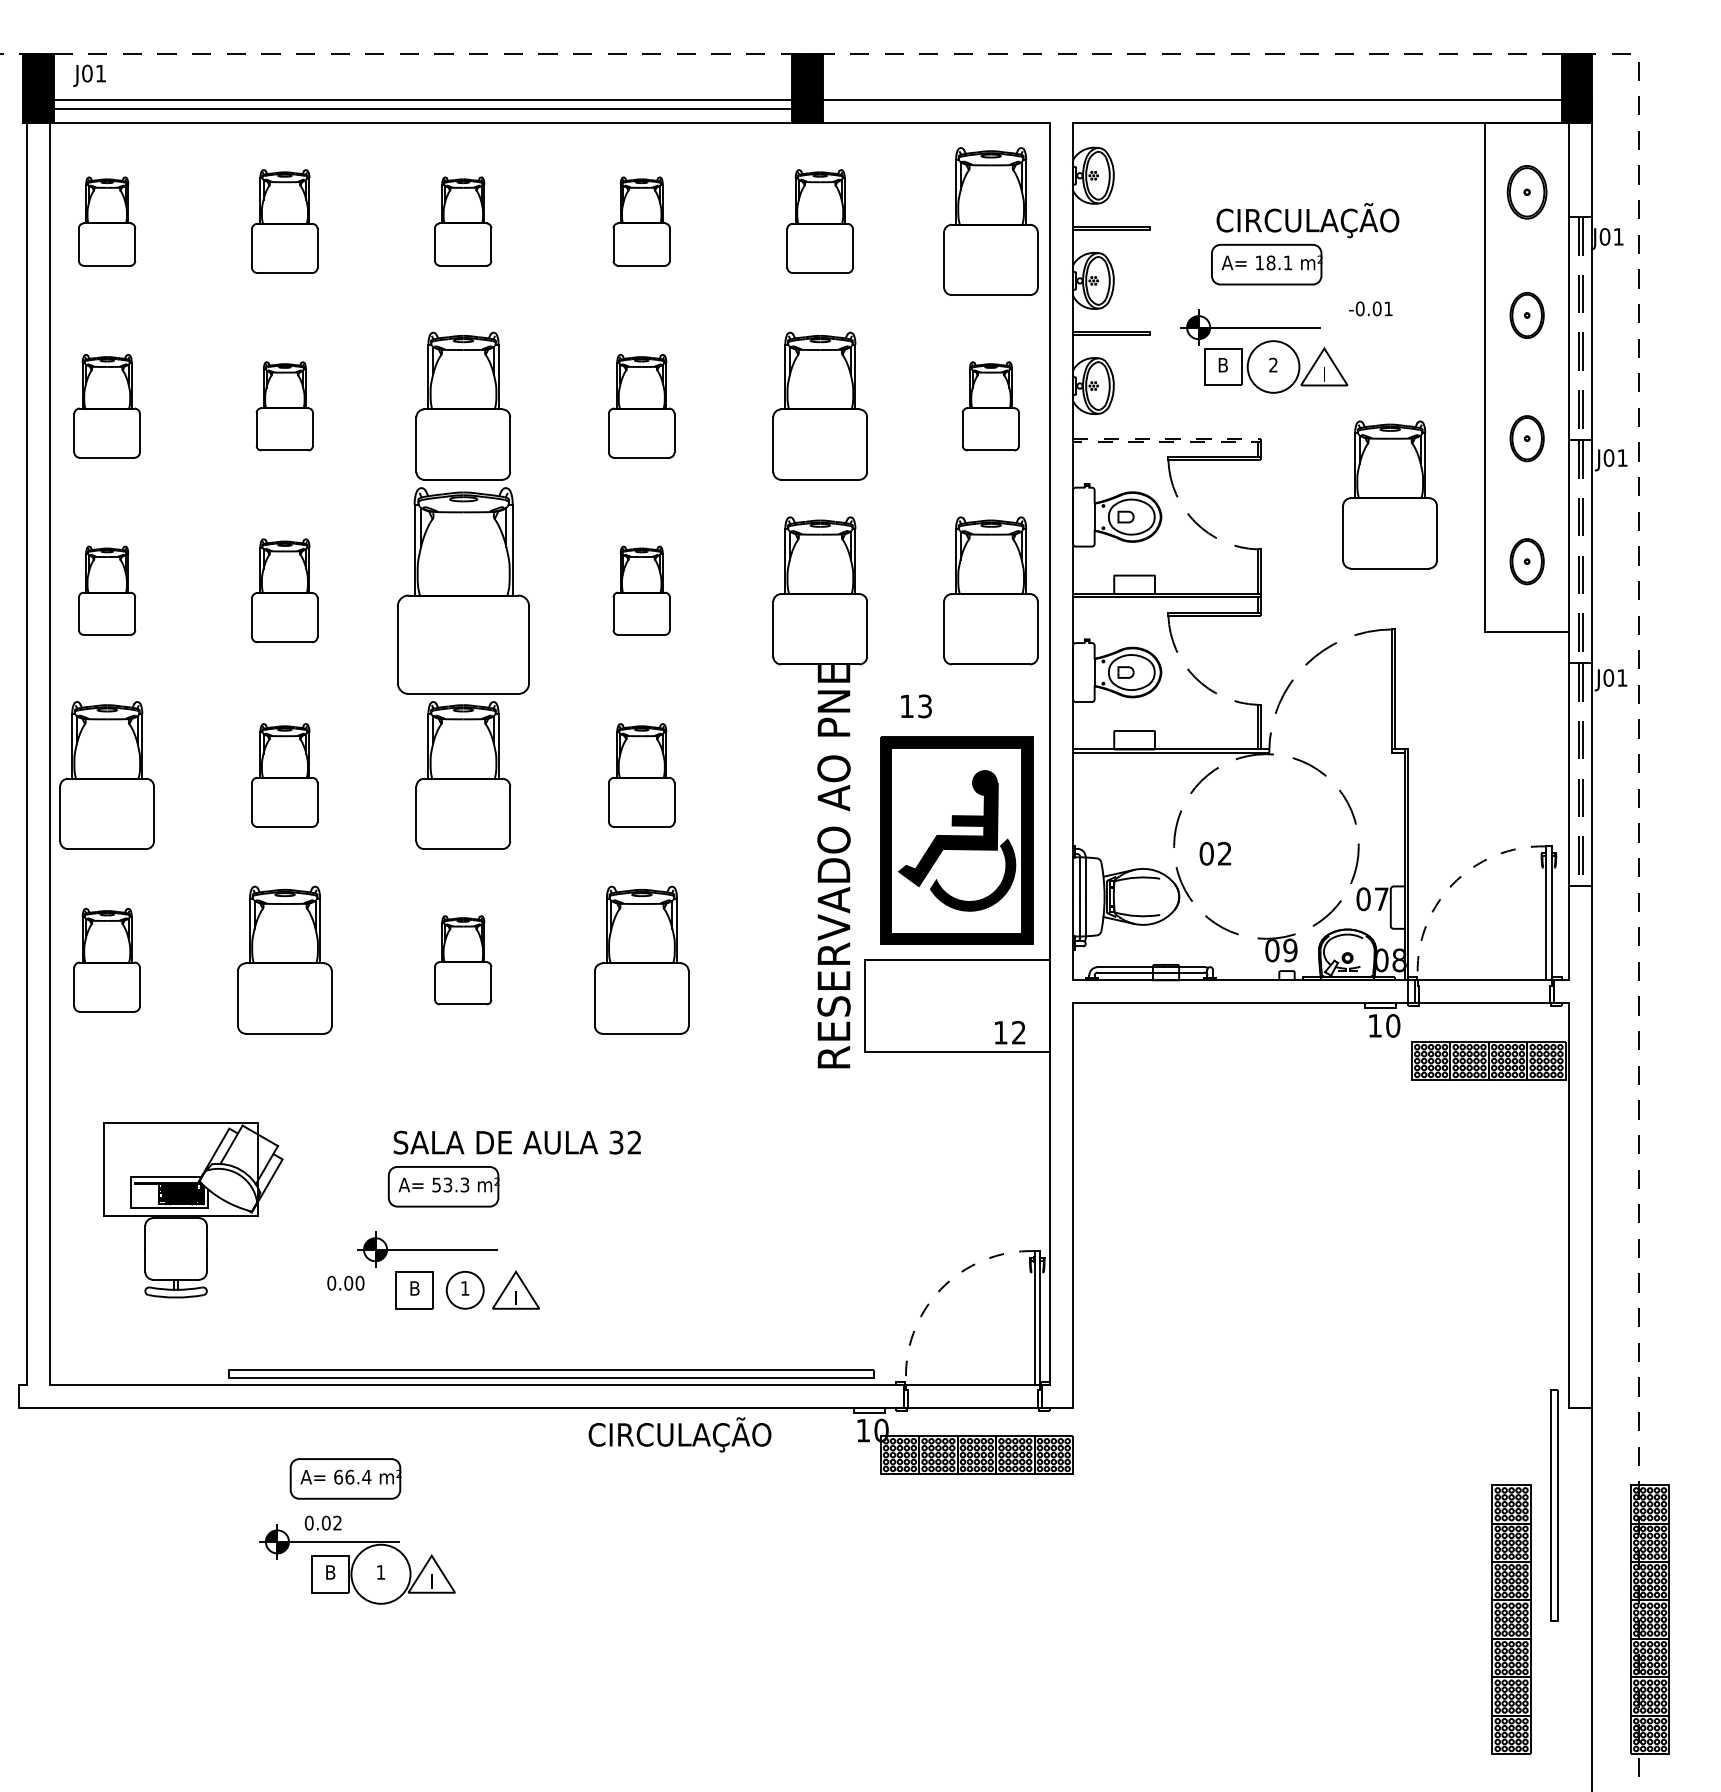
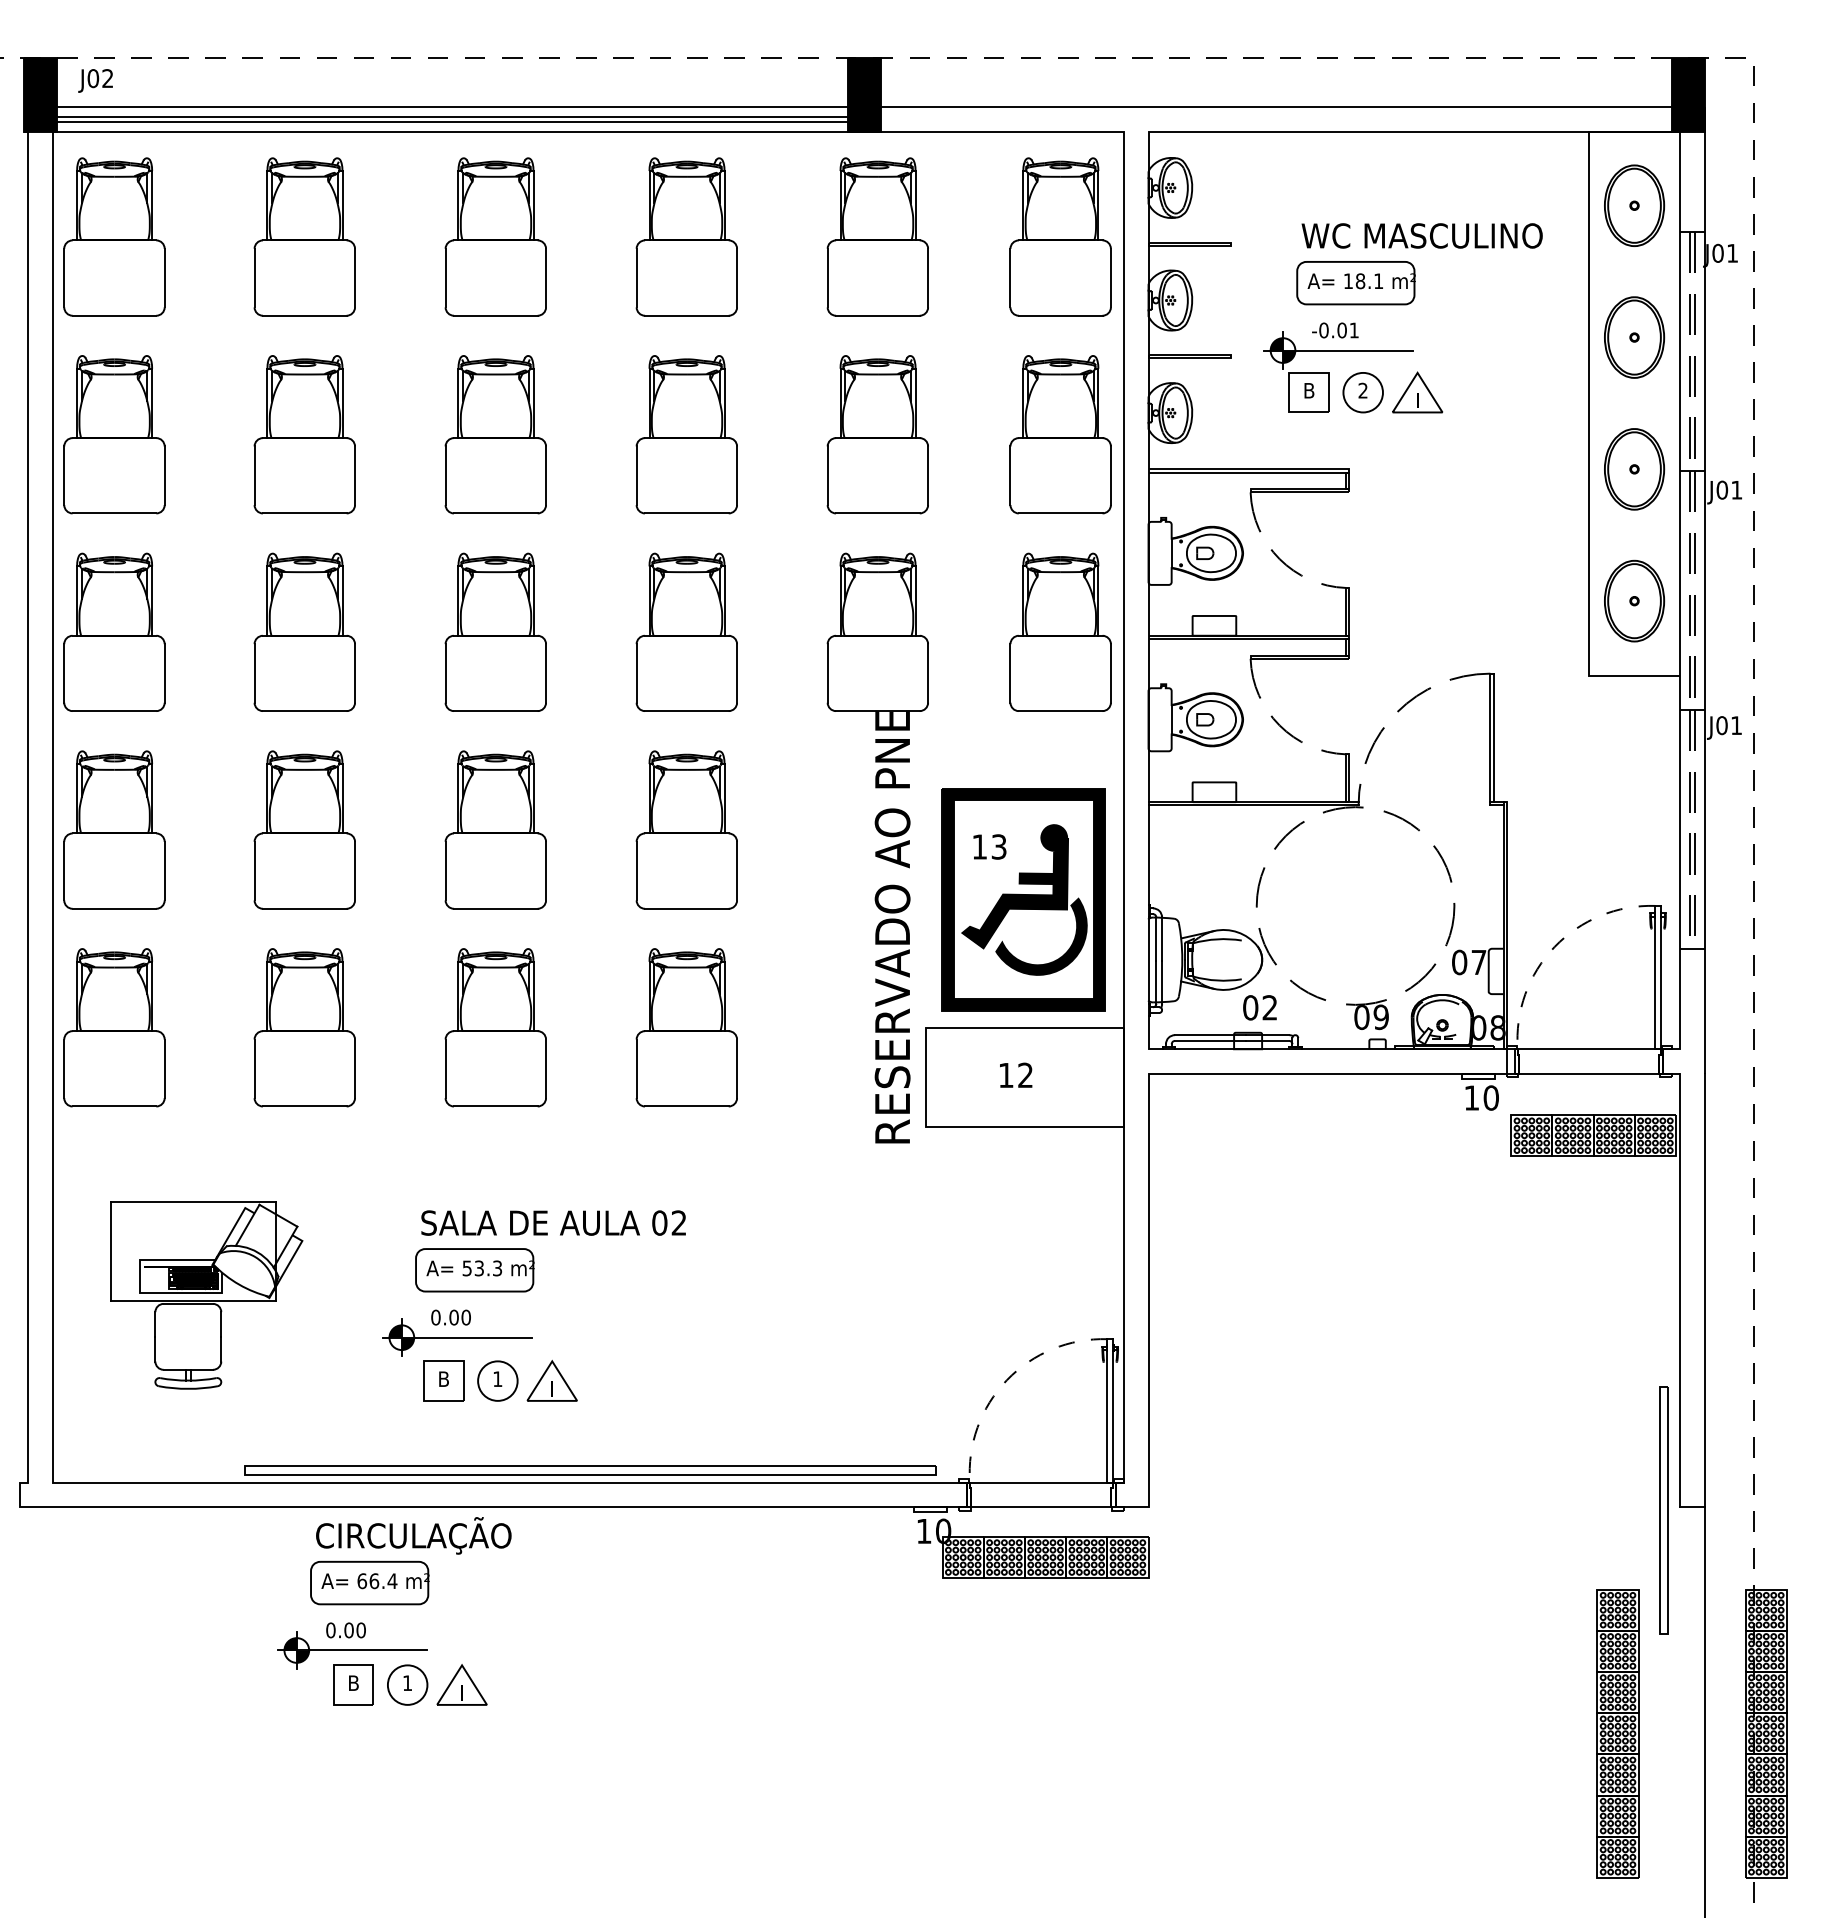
text: (100, 73) -> (107, 78), J01 -> J02
line: (422, 113) -> (452, 121), added
part: (1526, 192) -> (1634, 205), size x1.43
text: (1328, 220) -> (1421, 235), CIRCULAÇÃO -> WC MASCULINO
part: (107, 221) -> (114, 236), size x1.67
part: (284, 221) -> (304, 236), size x1.43
part: (463, 221) -> (495, 236), size x1.67
part: (641, 221) -> (686, 236), size x1.67
part: (819, 221) -> (877, 236), size x1.43
text: (1370, 308) -> (1335, 330), moved
part: (1526, 315) -> (1634, 337), size x1.67
circle: (1272, 366) -> (1362, 392), size x0.71
part: (107, 406) -> (114, 434), size x1.43
part: (284, 406) -> (304, 434), size x1.67
part: (641, 406) -> (686, 434), size x1.43
part: (990, 406) -> (1060, 434), size x1.67
part: (1526, 438) -> (1634, 469), size x1.67
line: (1260, 440) -> (1349, 471), dashed -> solid
part: (1389, 494) -> (1487, 529), removed
part: (1526, 561) -> (1634, 600), size x1.67
part: (107, 590) -> (114, 631), size x1.67
part: (284, 590) -> (304, 631), size x1.43
part: (463, 590) -> (495, 631), size x0.71
part: (641, 590) -> (686, 631), size x1.67
text: (916, 705) -> (989, 846), moved
part: (284, 775) -> (304, 829), size x1.43
part: (641, 775) -> (686, 829), size x1.43
text: (1214, 853) -> (1259, 1007), moved
part: (107, 959) -> (114, 1027), size x1.43
part: (463, 959) -> (495, 1027), size x1.67
text: (1010, 1031) -> (1016, 1074), moved
text: (616, 1142) -> (659, 1222), 32 -> 02
text: (345, 1283) -> (450, 1317), moved
text: (679, 1434) -> (413, 1535), moved
part: (1554, 1505) -> (1663, 1510), moved
text: (336, 1523) -> (360, 1630), 0.02 -> 0.00
circle: (380, 1573) -> (407, 1684), size x0.62

